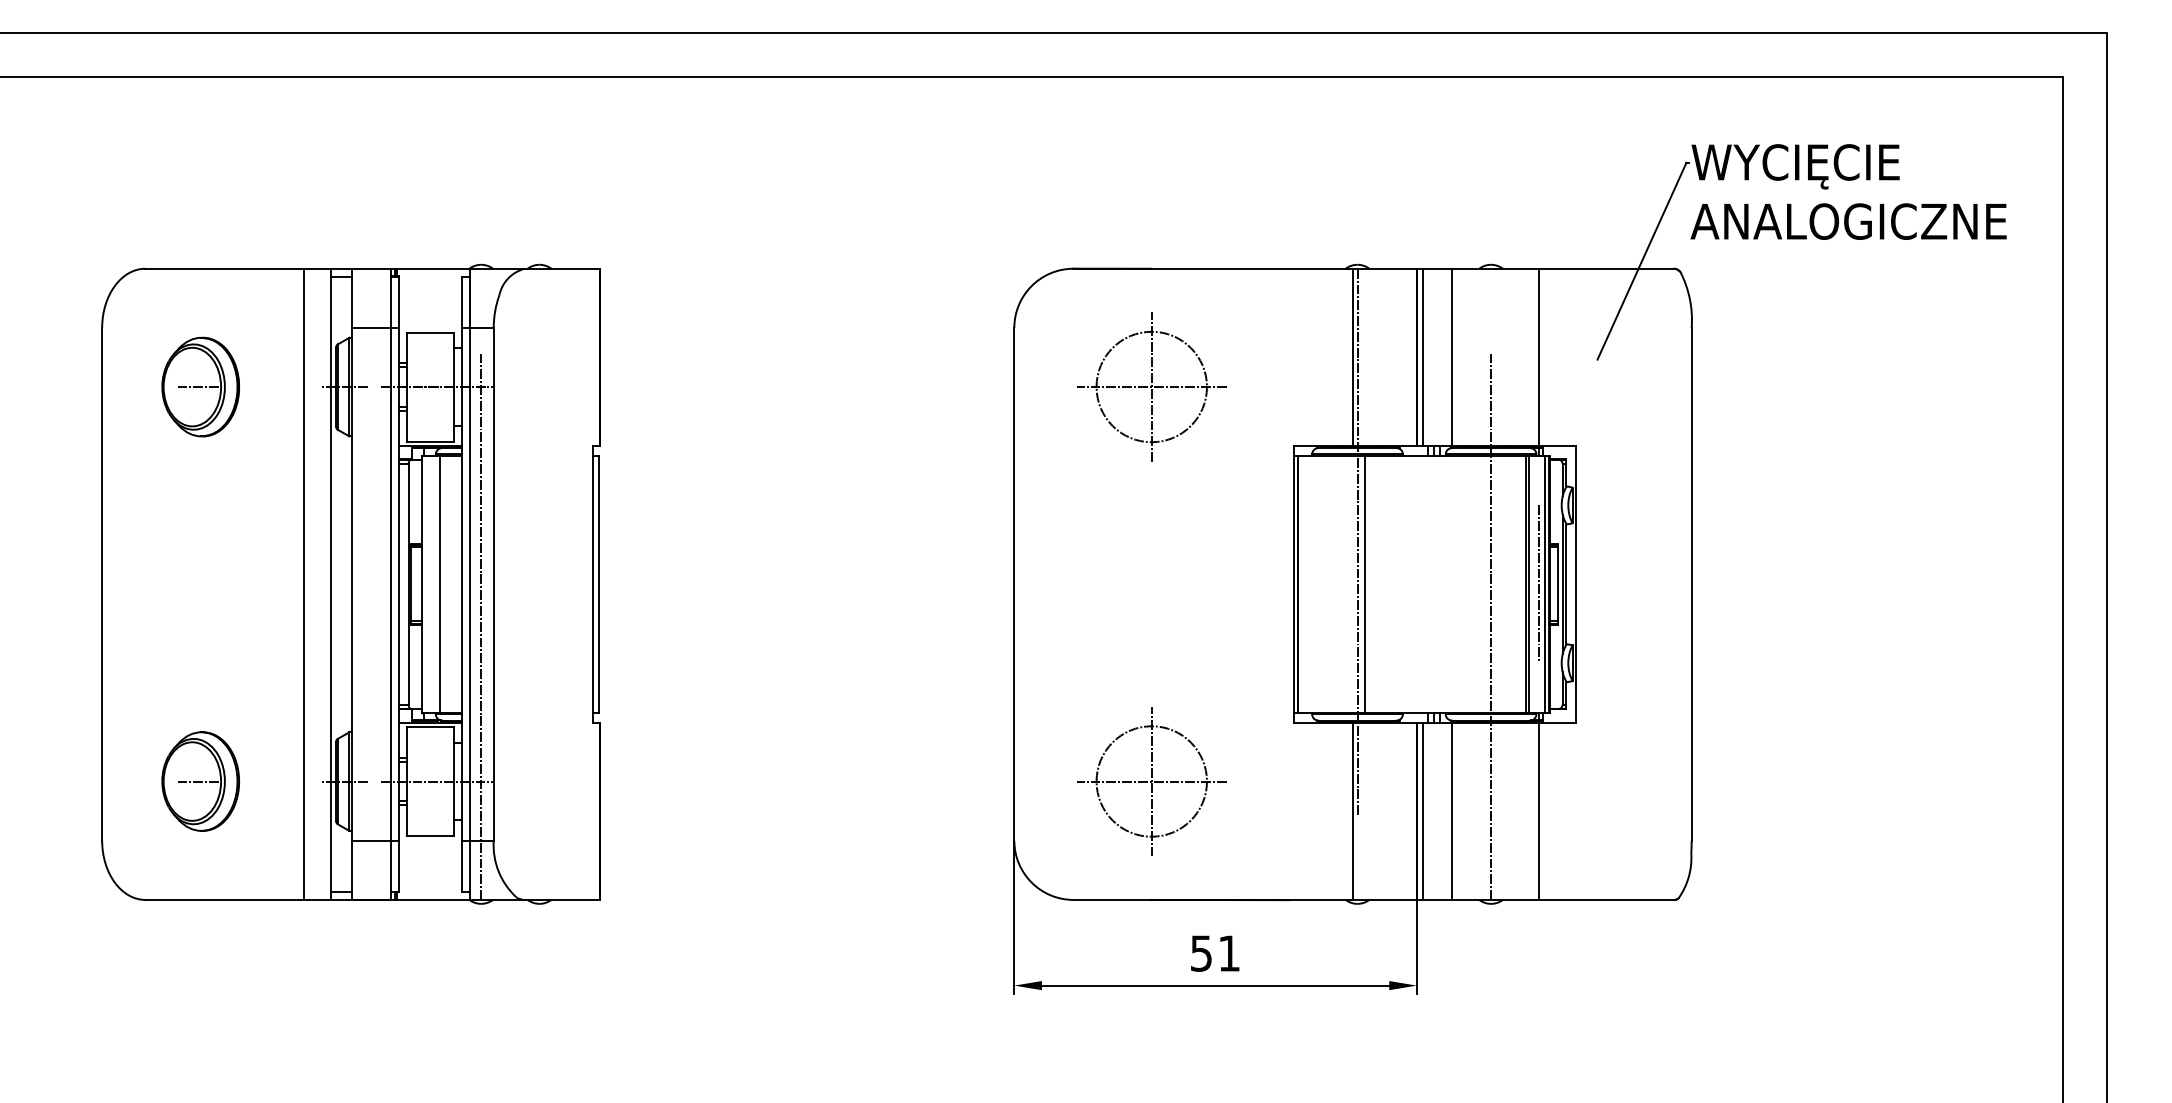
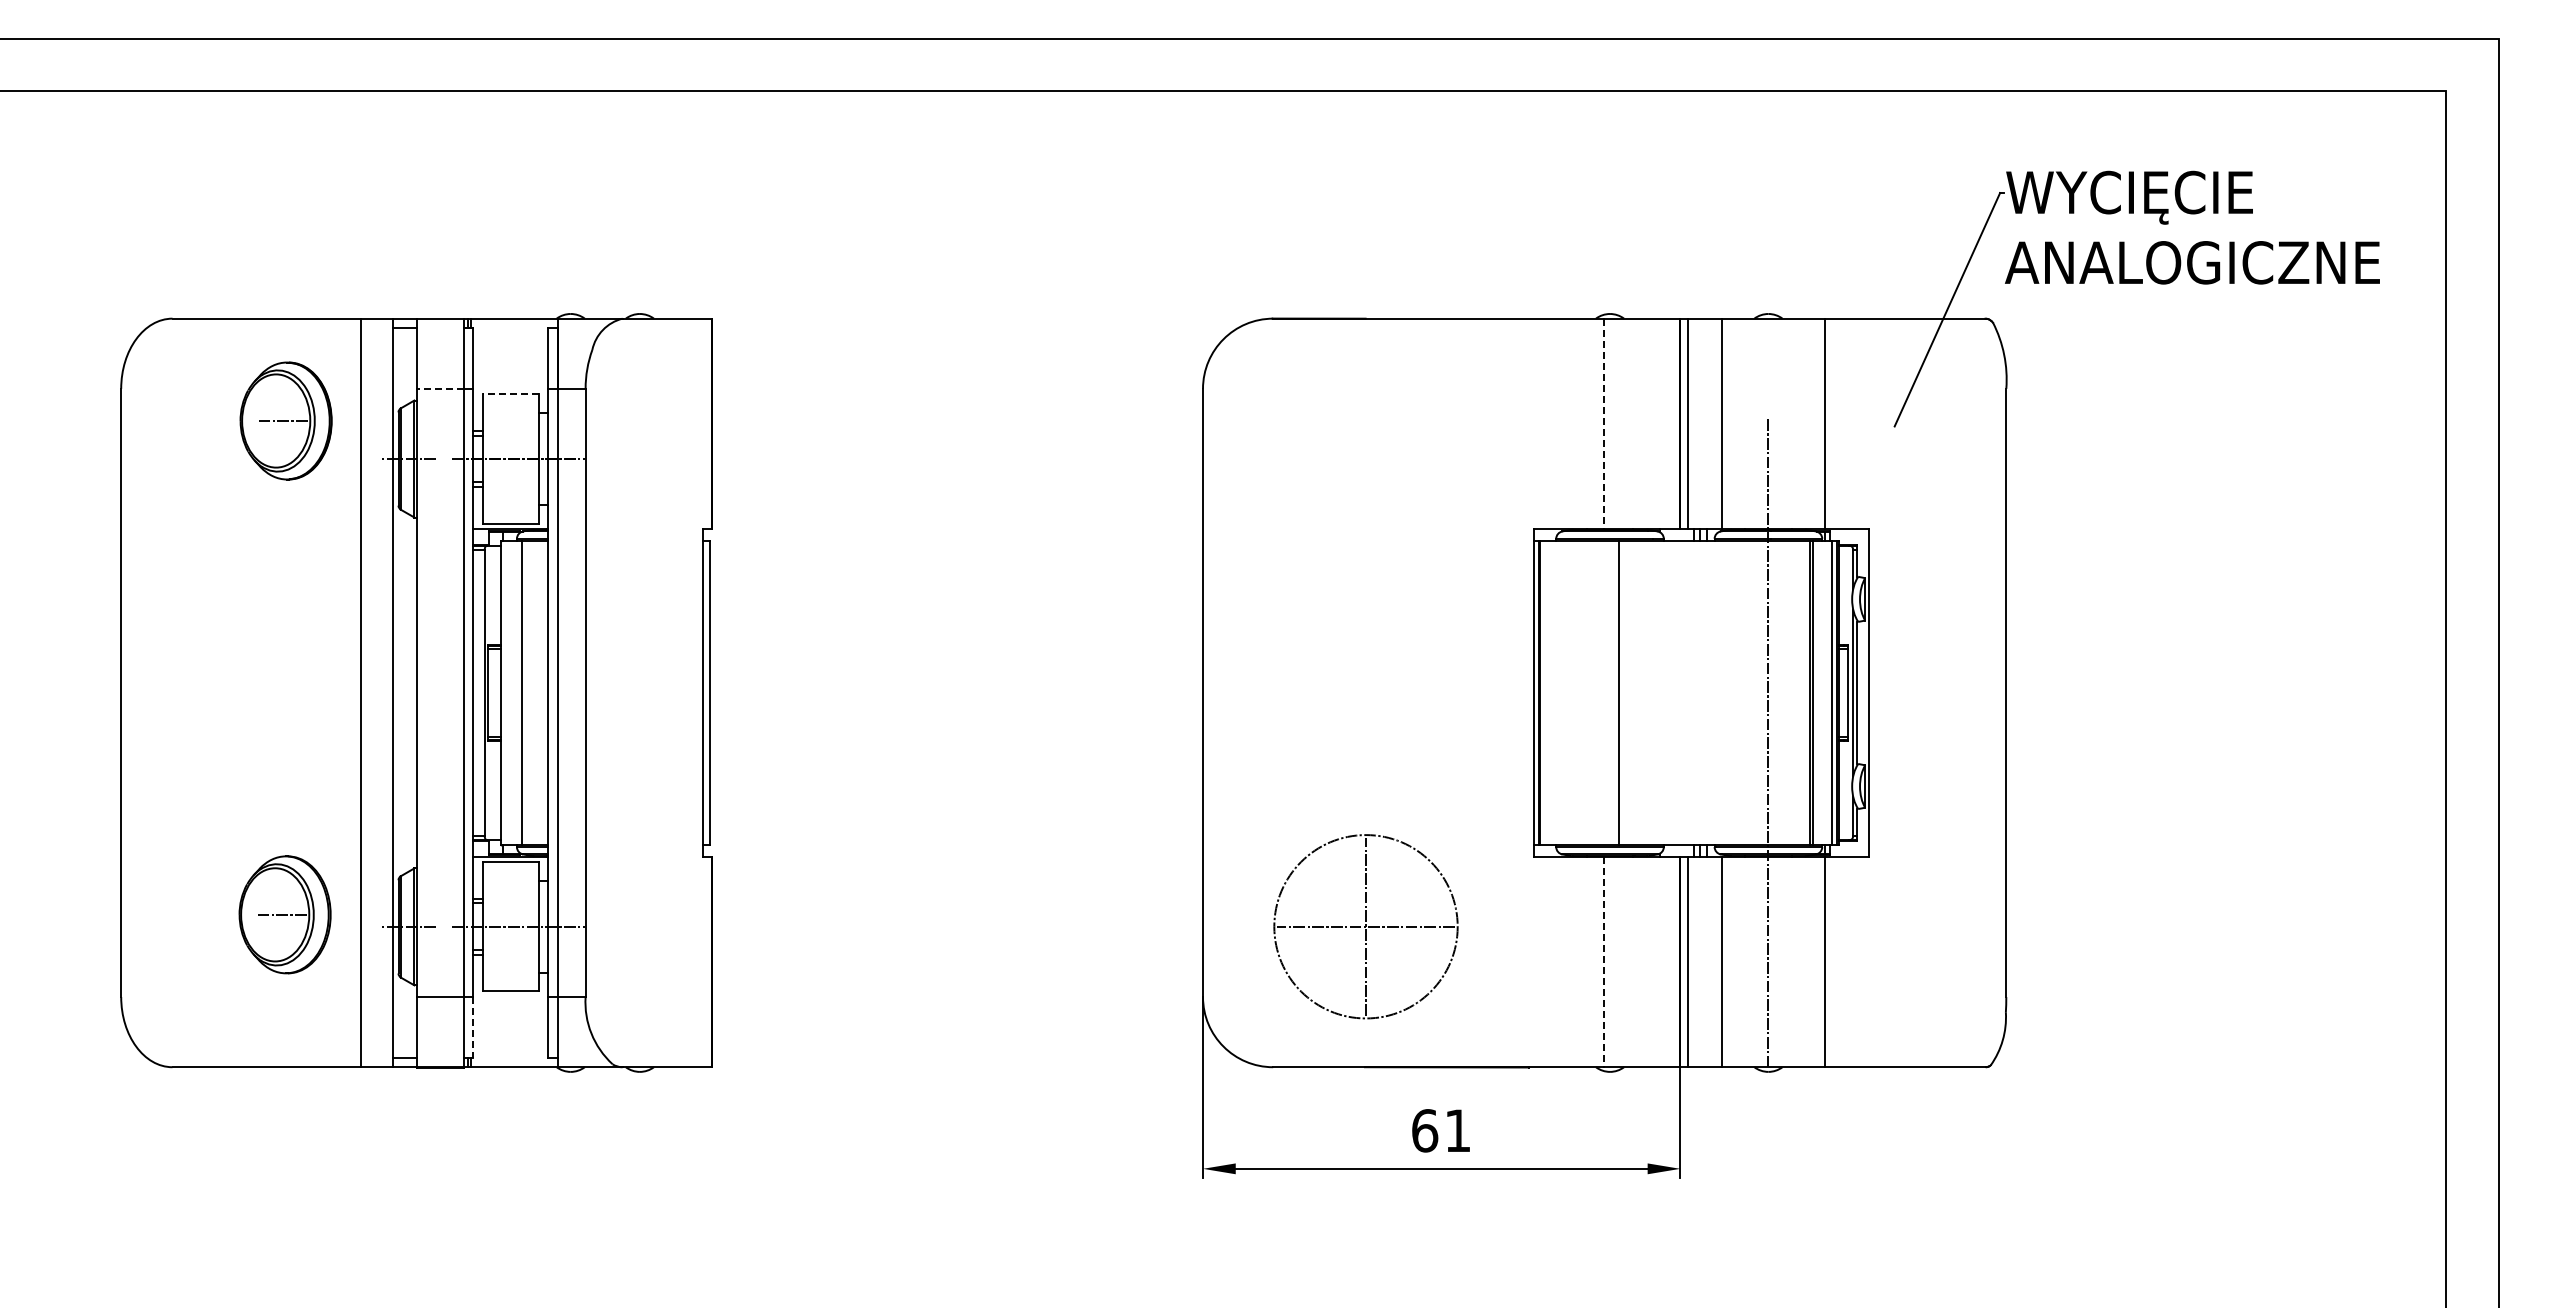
line: (371, 327) -> (440, 388), solid -> dashed
line: (430, 332) -> (510, 394), solid -> dashed
line: (1352, 357) -> (1604, 423), solid -> dashed
part: (200, 386) -> (285, 420), moved
part: (1151, 386) -> (1365, 458), removed
line: (1357, 541) -> (1610, 642), removed
line: (1538, 583) -> (1824, 692), removed
line: (481, 626) -> (570, 743), removed
part: (200, 781) -> (284, 914), moved
circle: (1151, 781) -> (1365, 926), size x1.4
line: (1352, 811) -> (1604, 962), solid -> dashed
line: (399, 867) -> (473, 1028), solid -> dashed
text: (1201, 953) -> (1425, 1130), 51 -> 61

